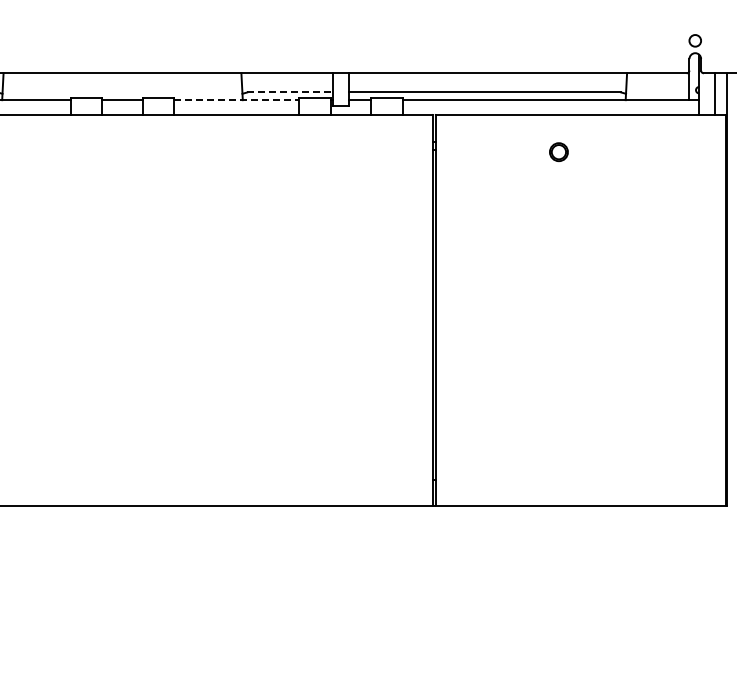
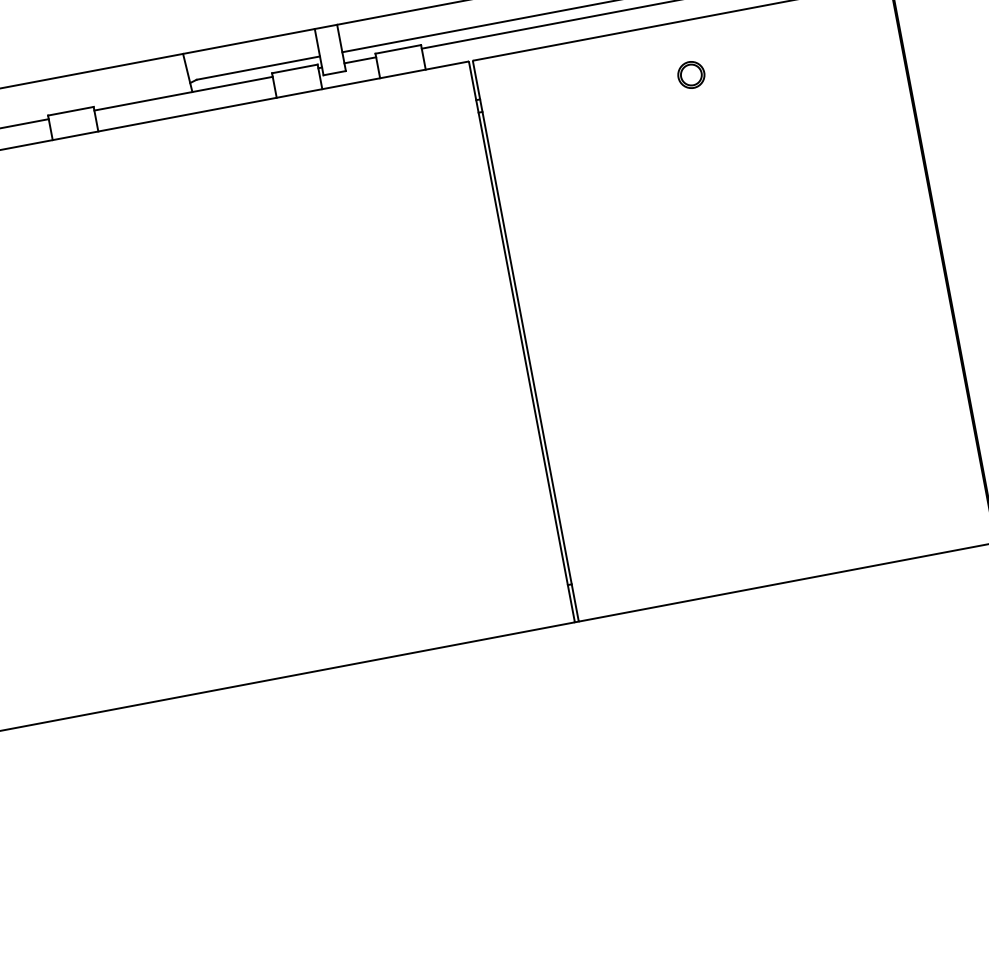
line: (290, 92) -> (258, 68), dashed -> solid
line: (237, 100) -> (184, 93), dashed -> solid
circle: (558, 151) -> (690, 74), moved

